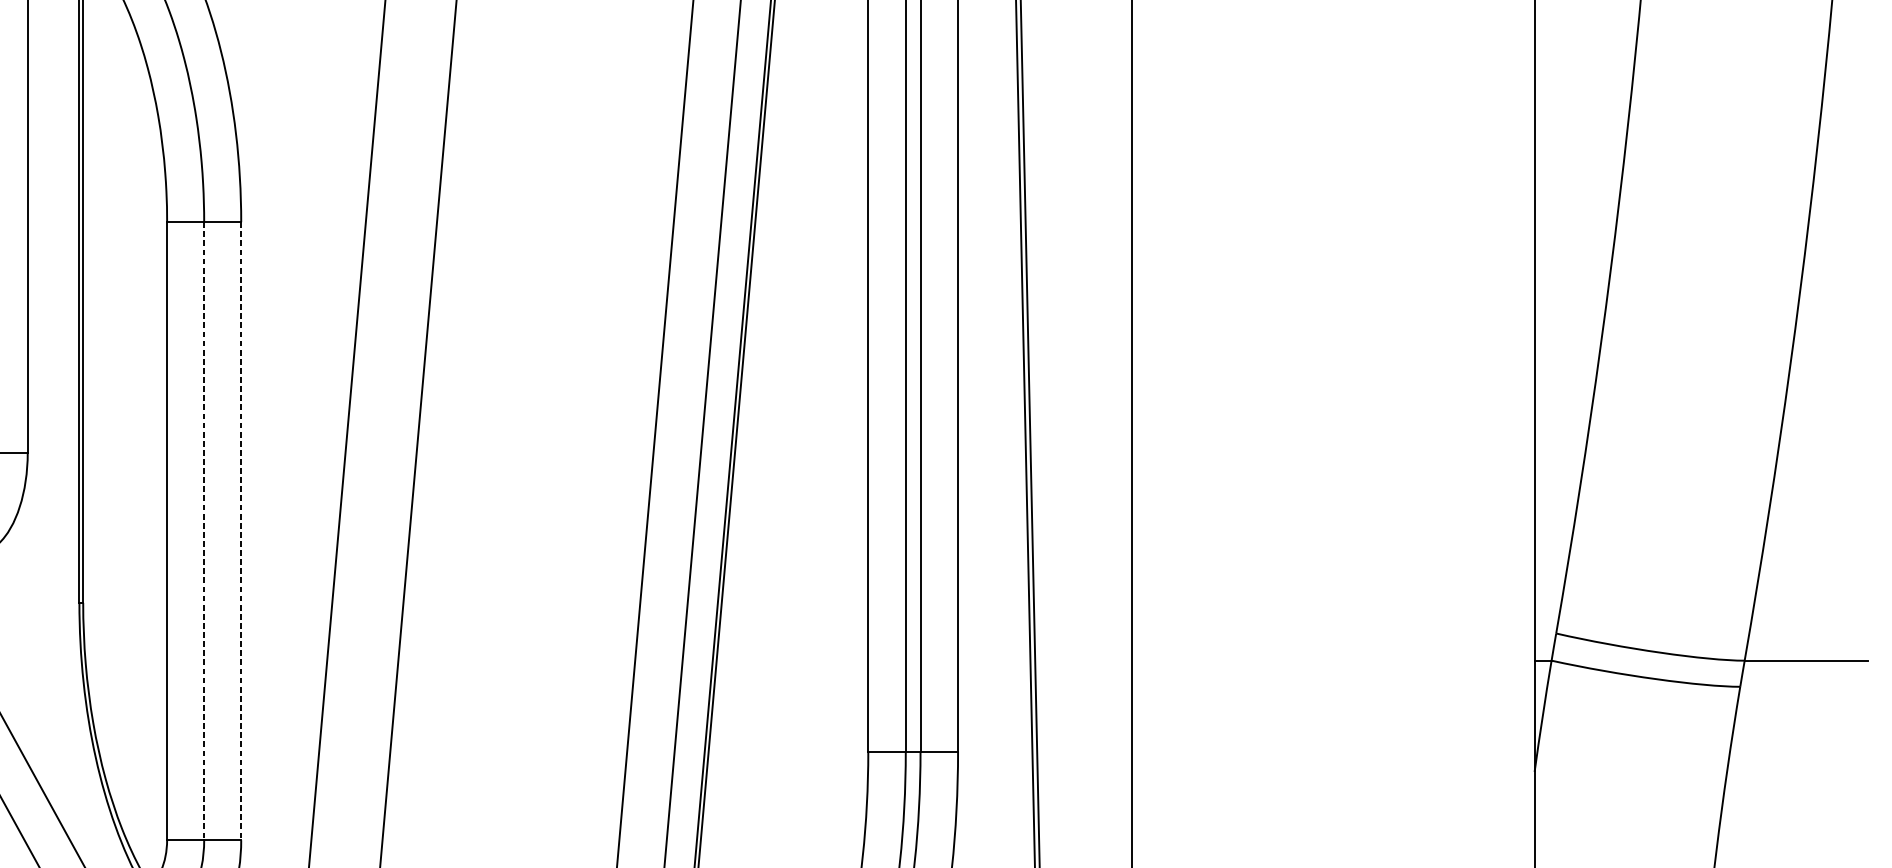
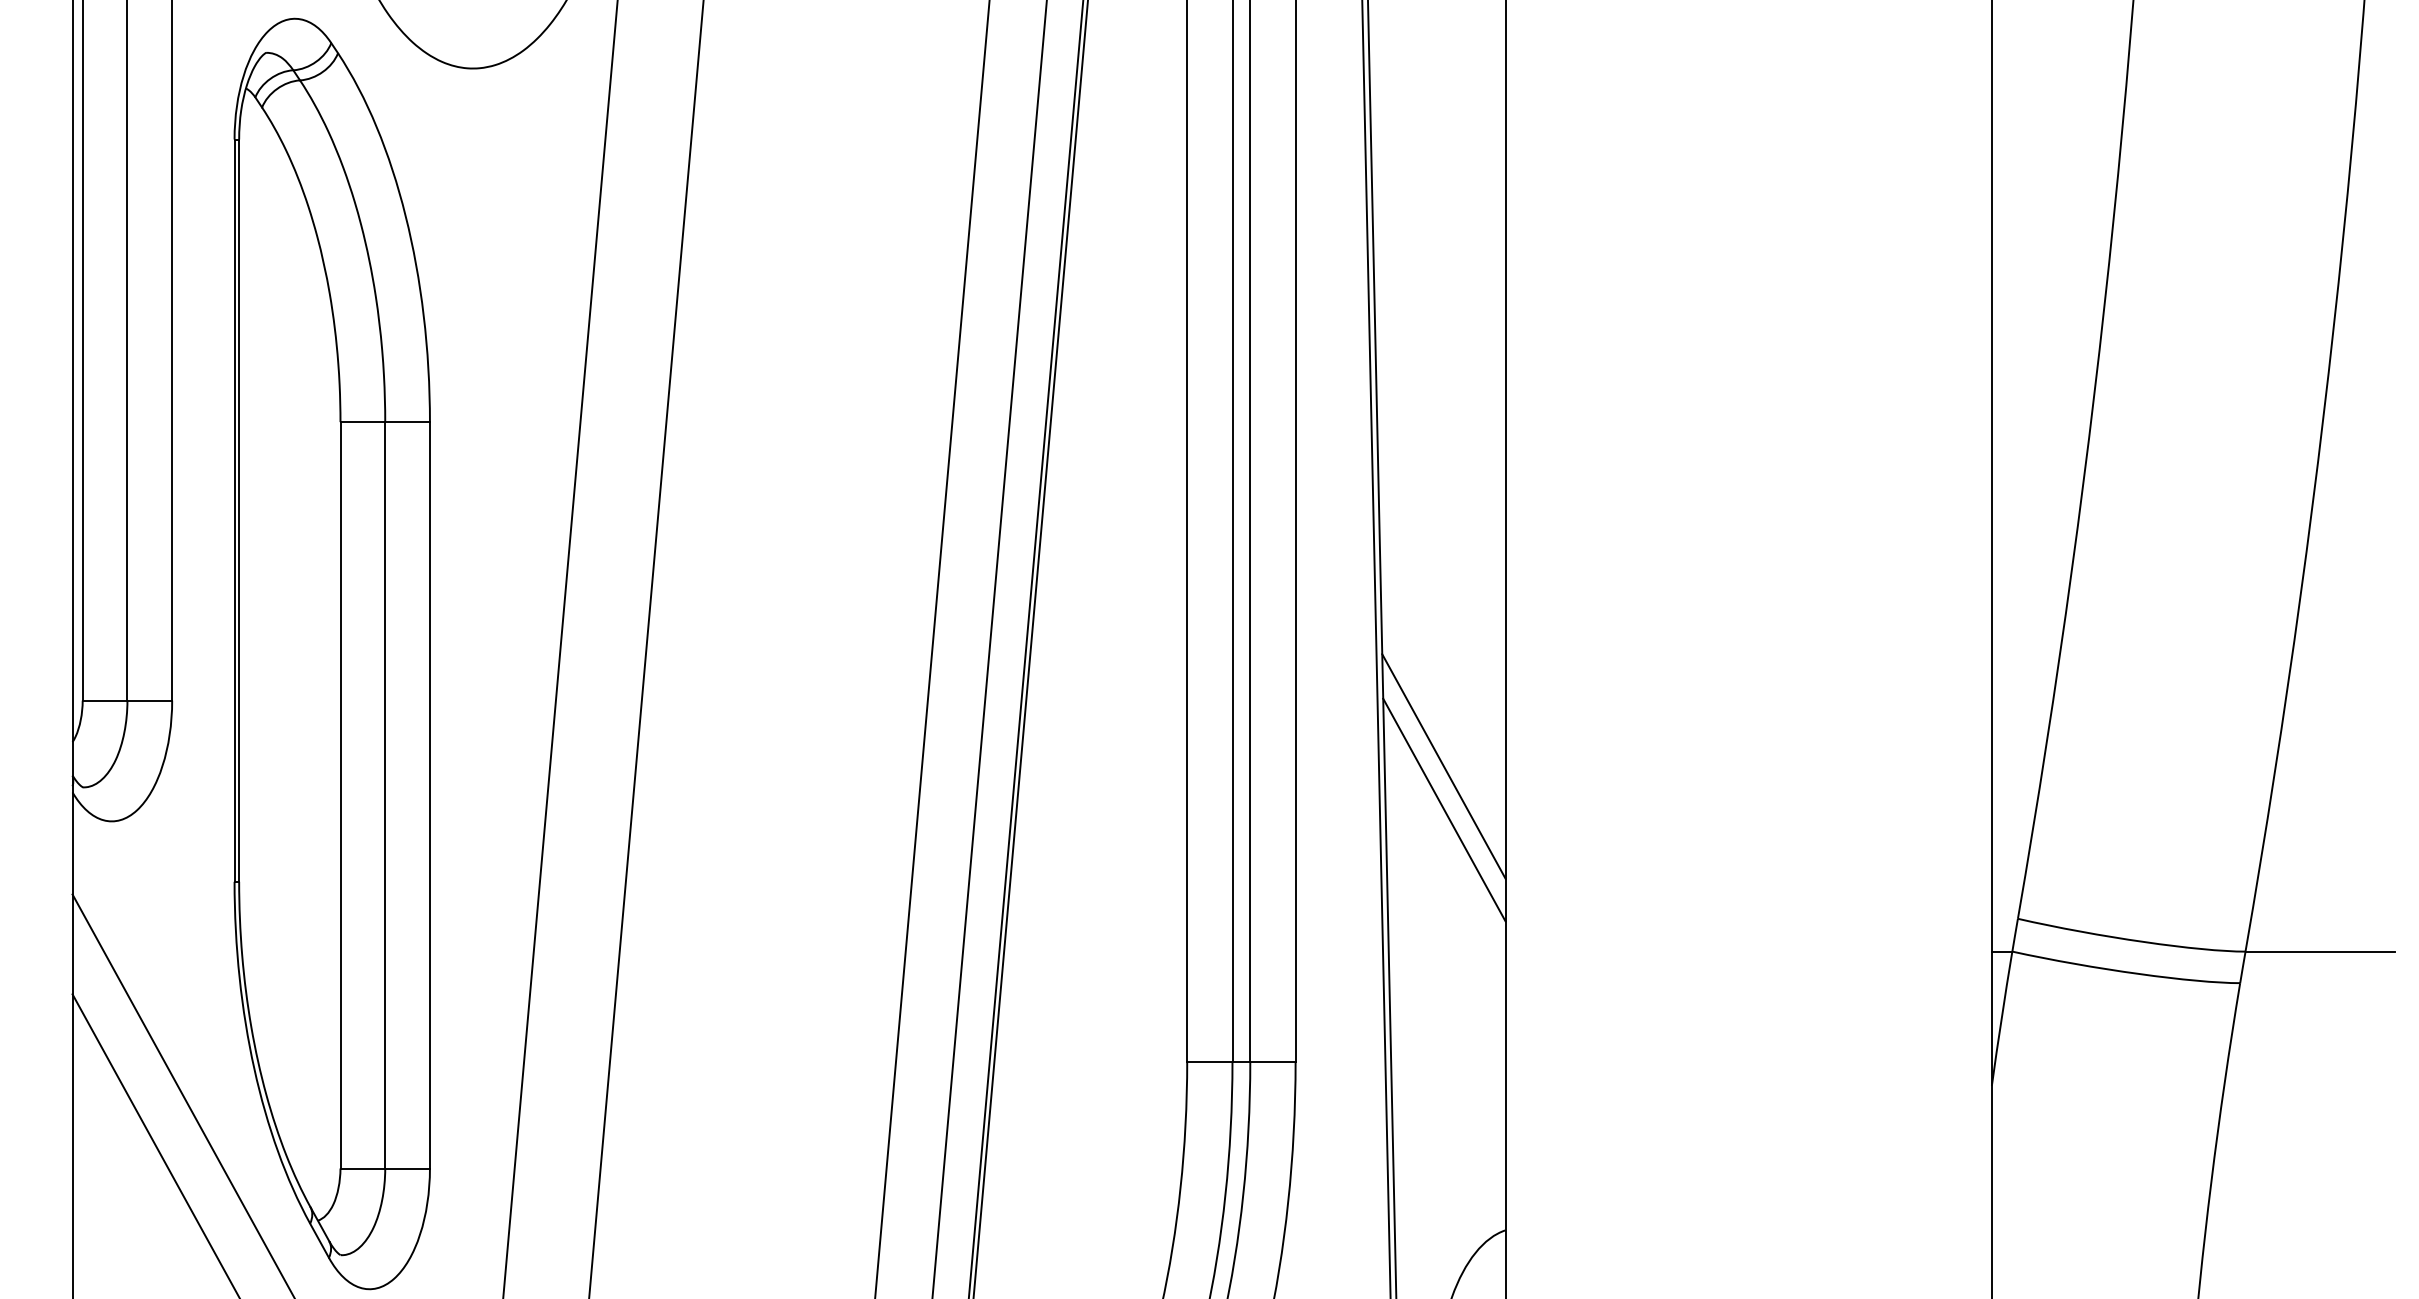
line: (1080, 507) -> (1443, 766), added
line: (204, 531) -> (385, 795), dashed -> solid
line: (240, 531) -> (429, 795), dashed -> solid
line: (1081, 542) -> (1444, 809), added

